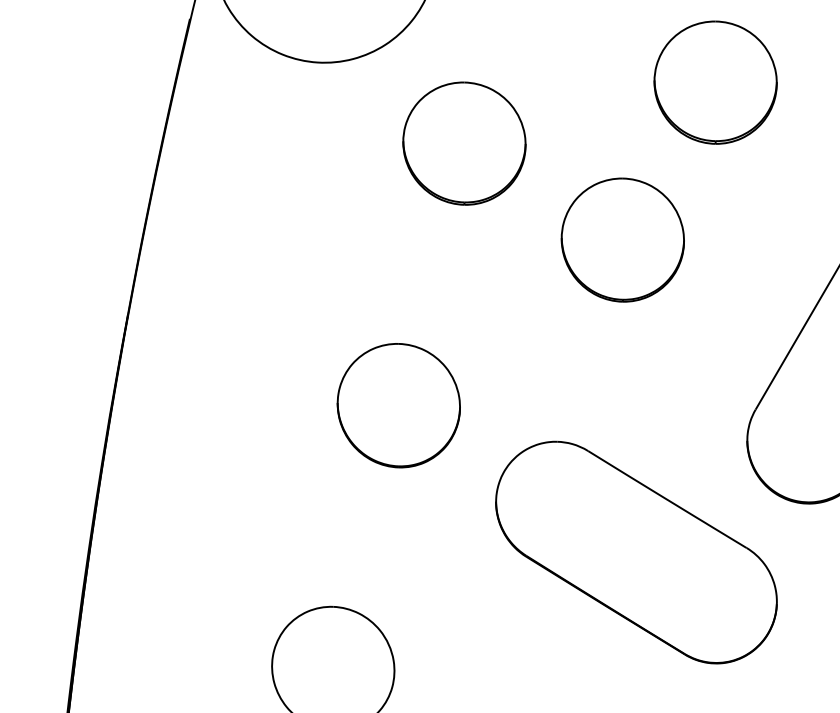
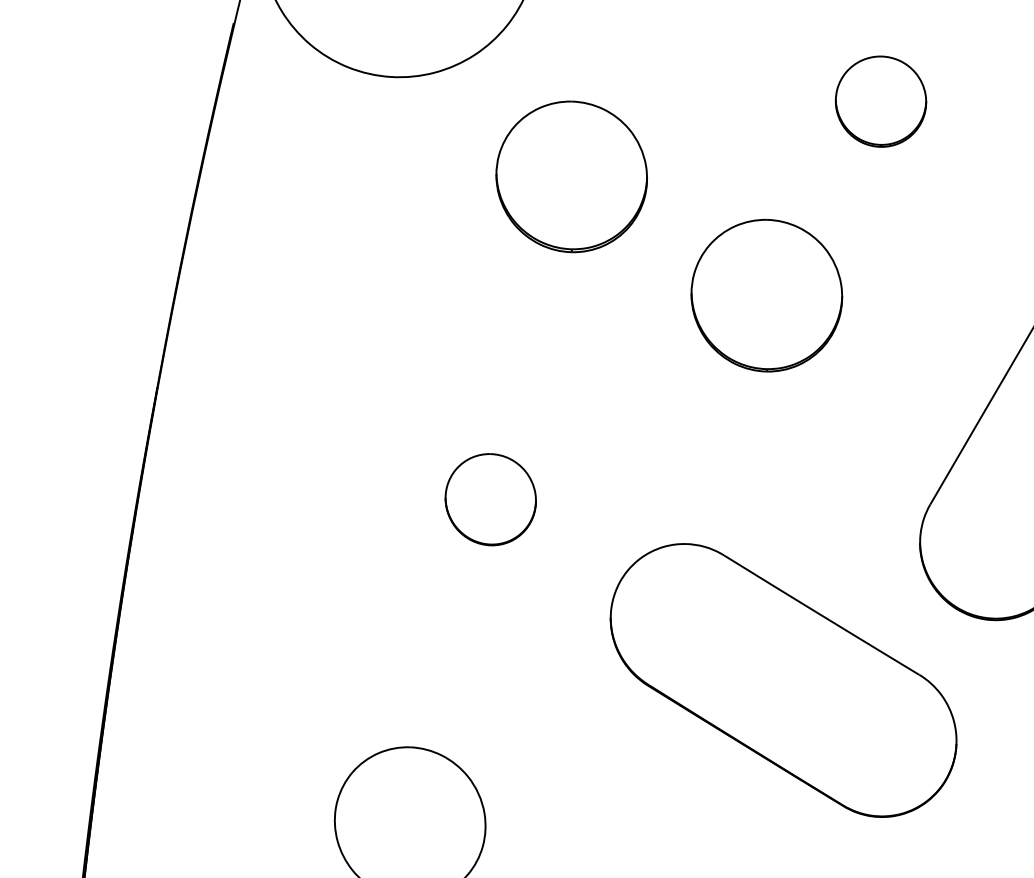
part: (715, 82) -> (880, 101), size x0.6
part: (398, 405) -> (490, 499), size x0.6

